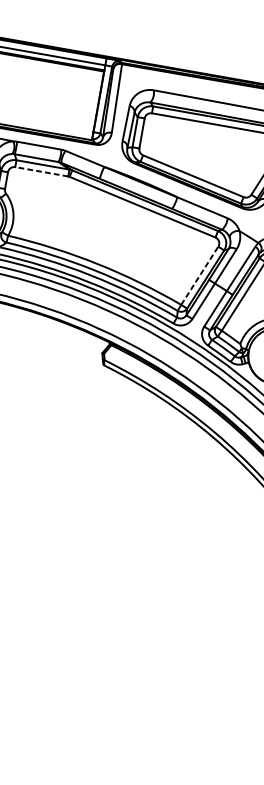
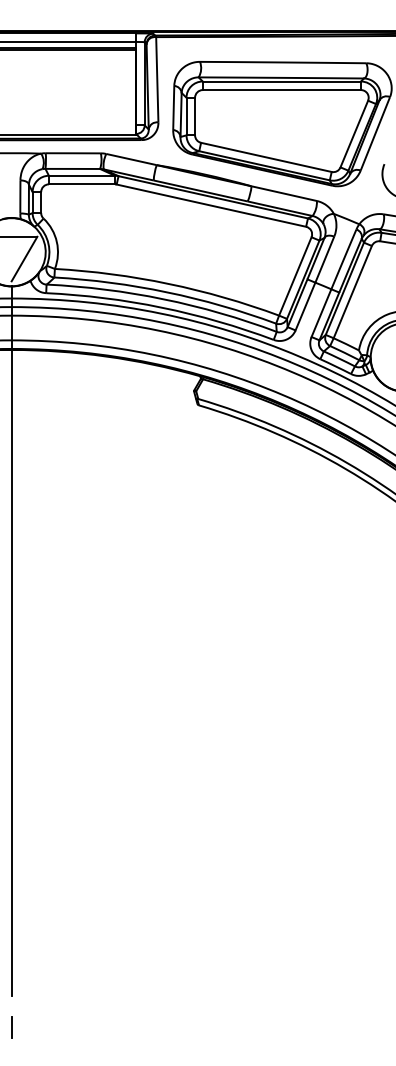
line: (41, 171) -> (81, 184), dashed -> solid
line: (199, 275) -> (295, 276), dashed -> solid

